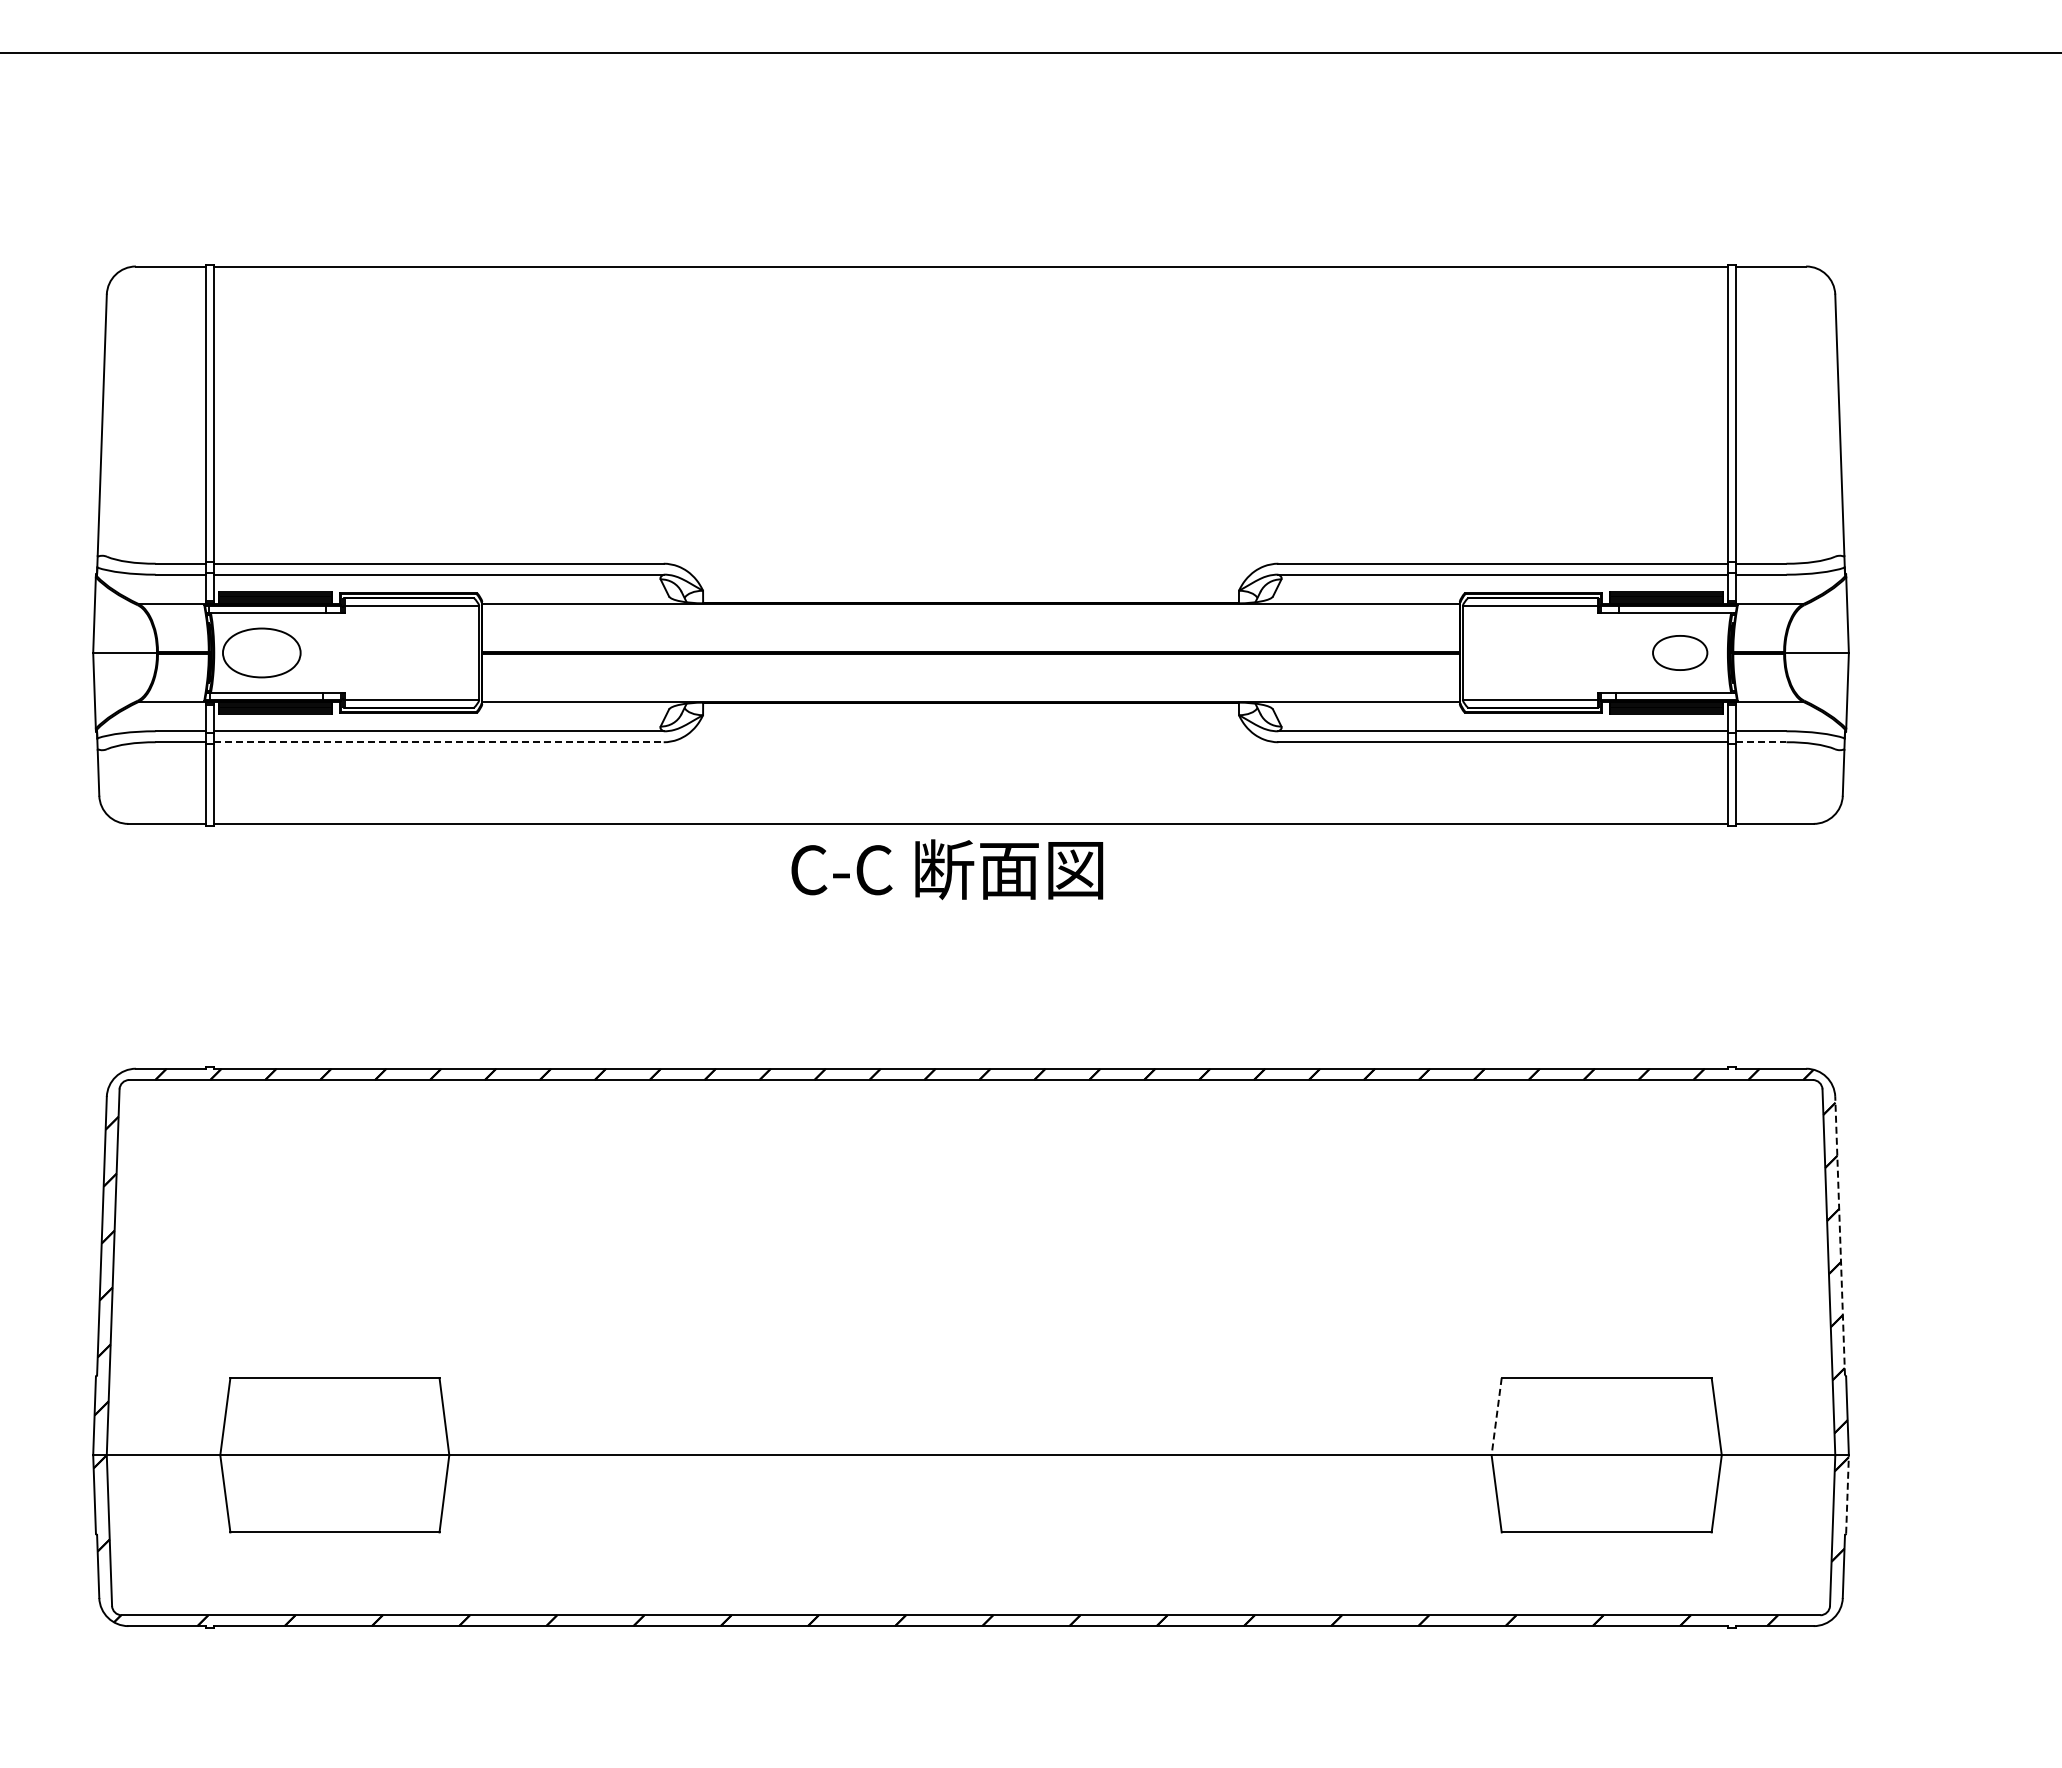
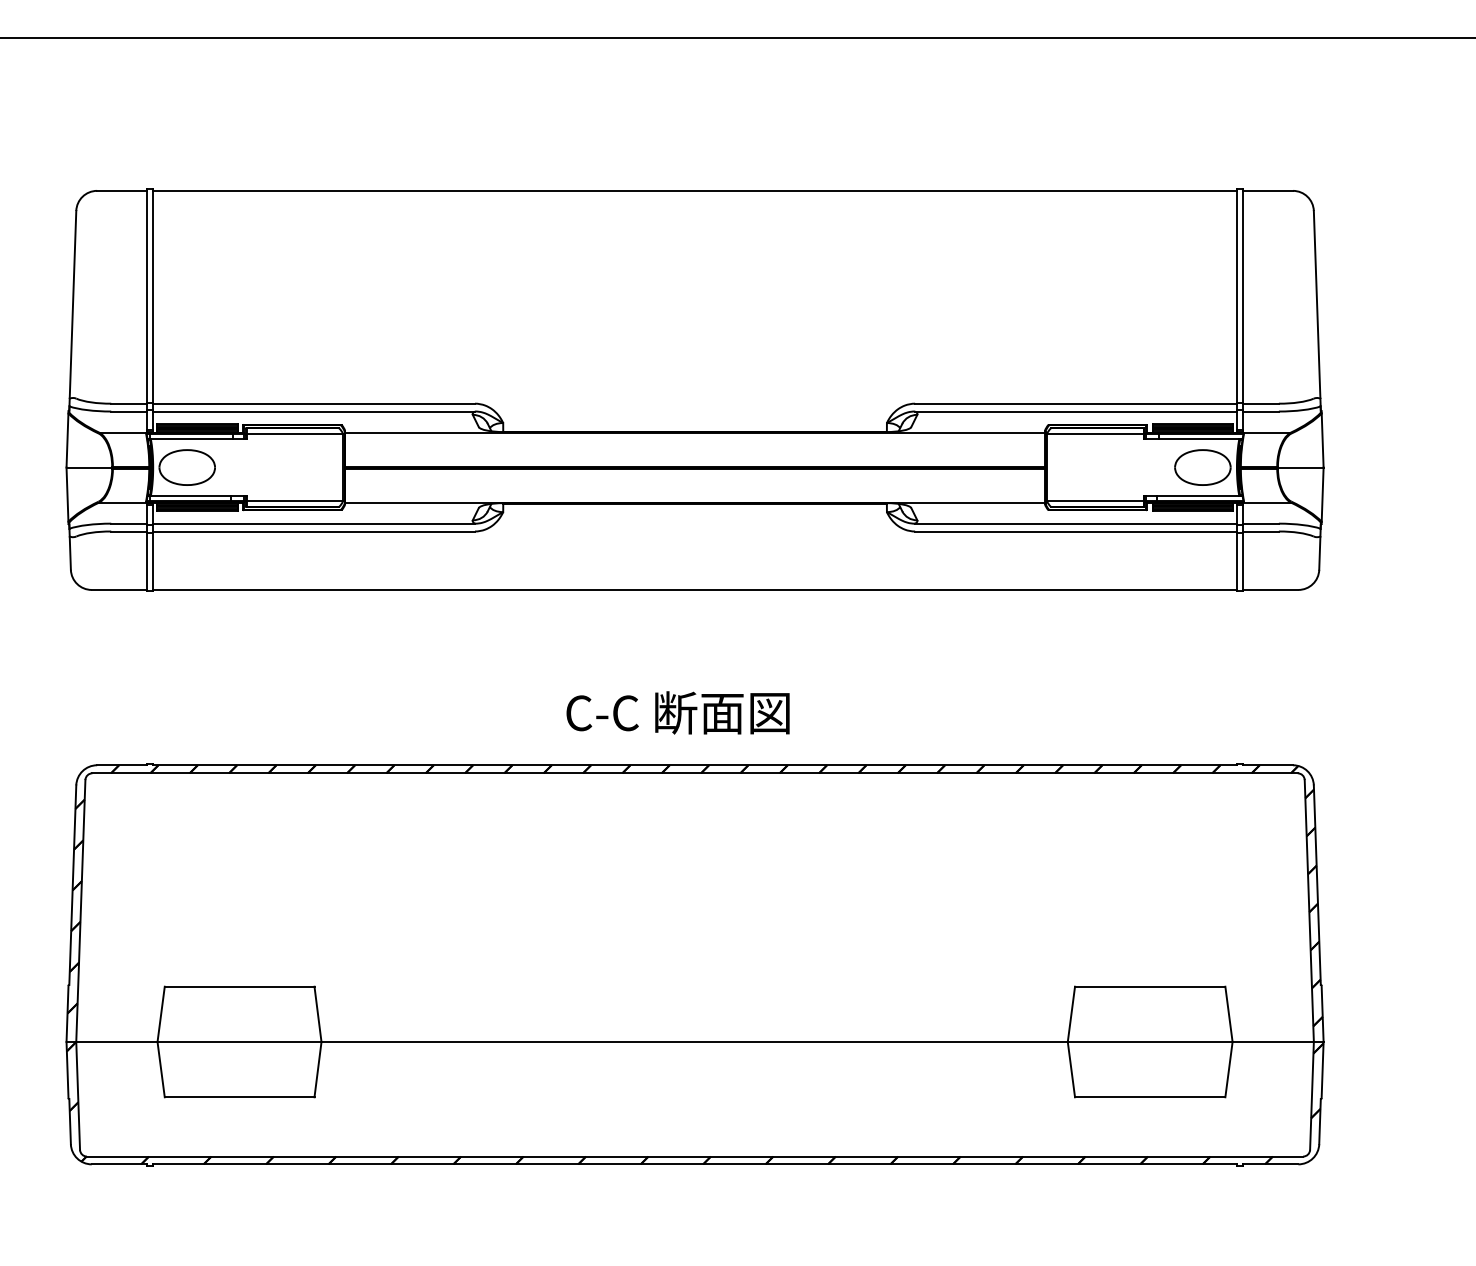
part: (1679, 652) -> (1202, 467), size x1.43
line: (439, 742) -> (314, 531), dashed -> solid
line: (1761, 742) -> (1261, 531), dashed -> solid
text: (947, 869) -> (678, 712), moved
line: (1840, 1235) -> (1317, 884), dashed -> solid
line: (1496, 1416) -> (1071, 1014), dashed -> solid
line: (1847, 1493) -> (1322, 1069), dashed -> solid

